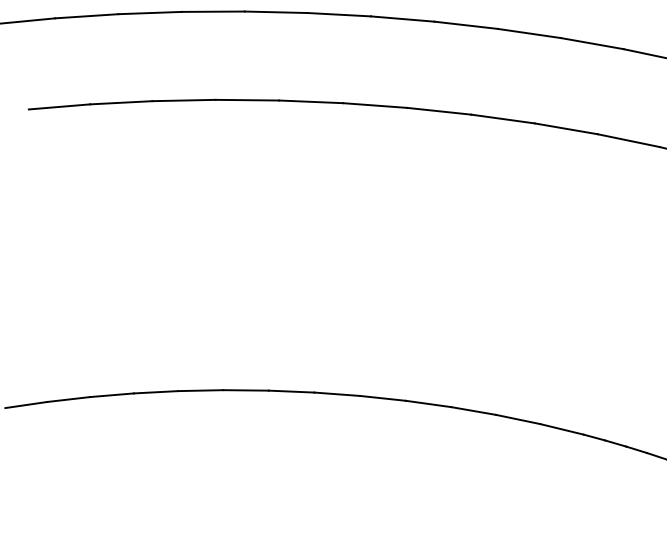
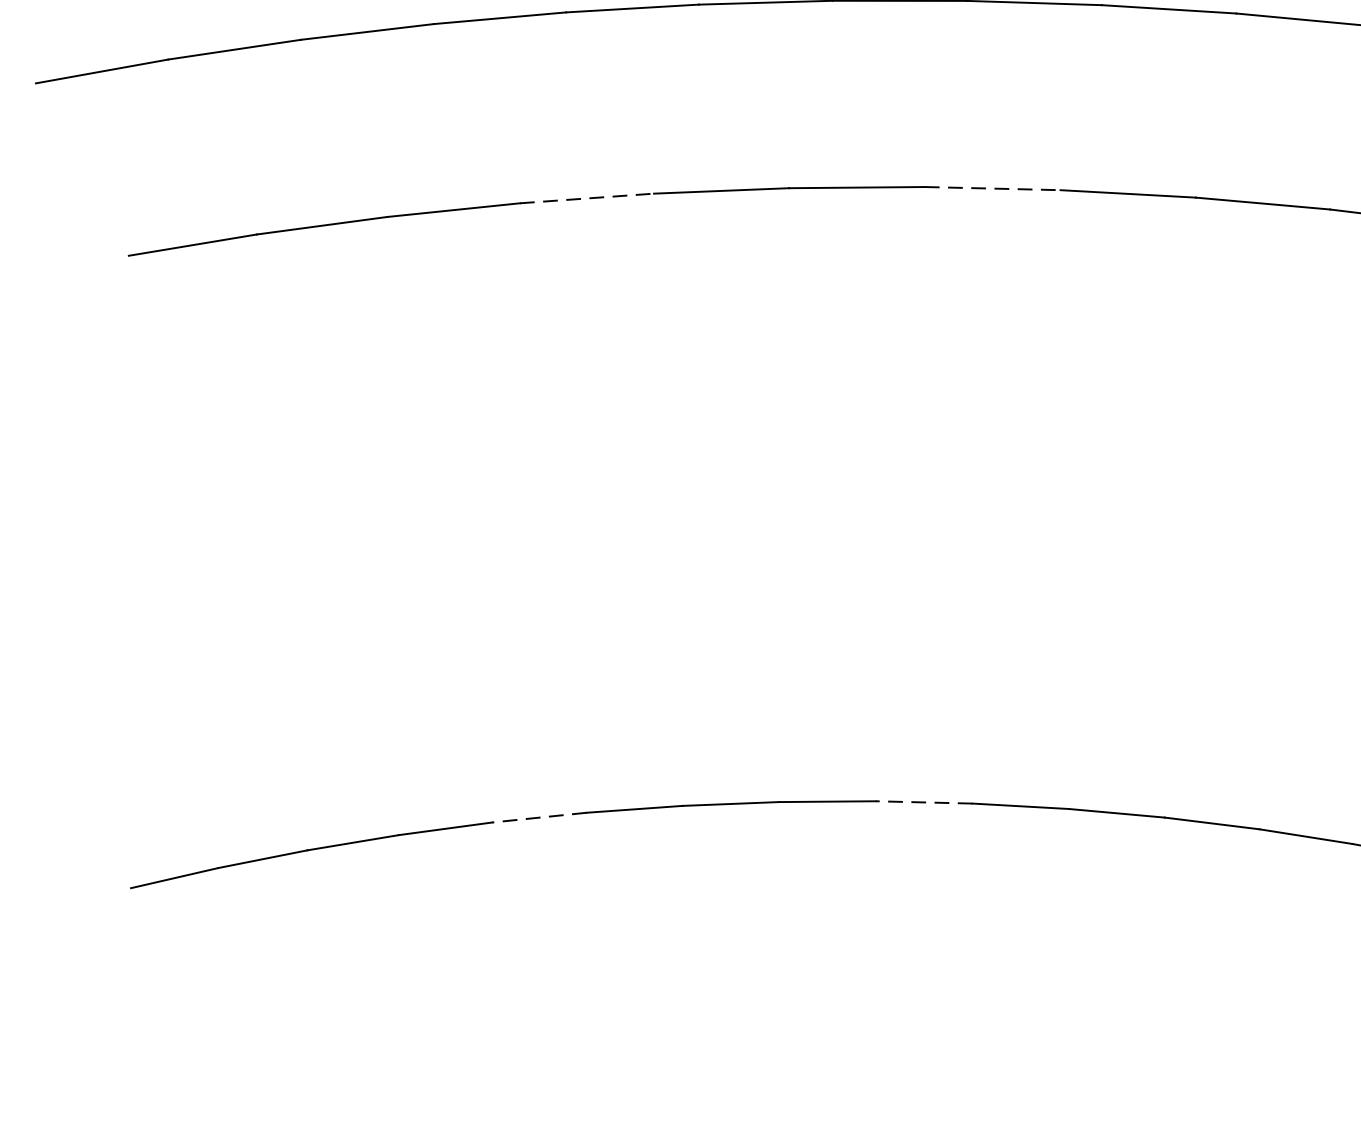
line: (247, 100) -> (587, 199), solid -> dashed
line: (439, 111) -> (993, 189), solid -> dashed
line: (200, 390) -> (538, 817), solid -> dashed
line: (383, 398) -> (925, 802), solid -> dashed

